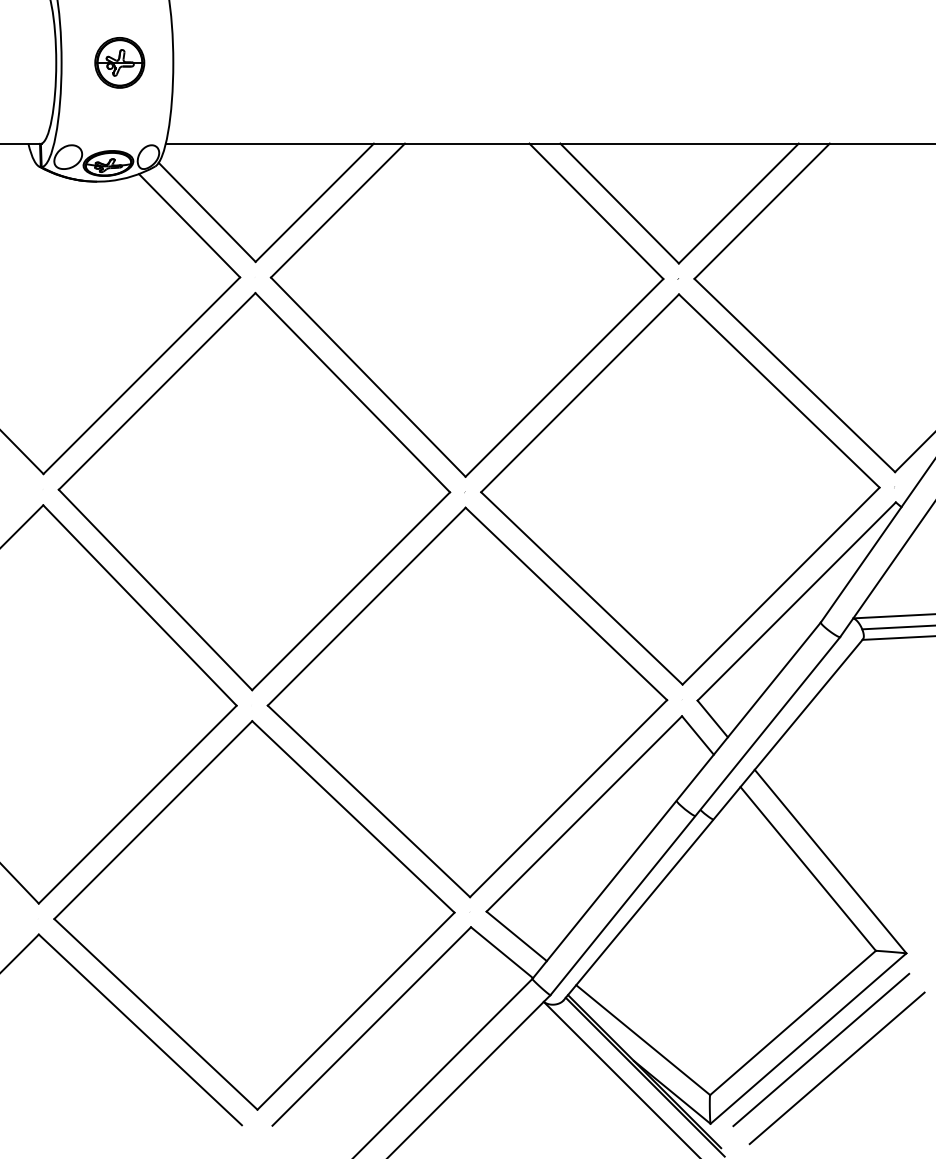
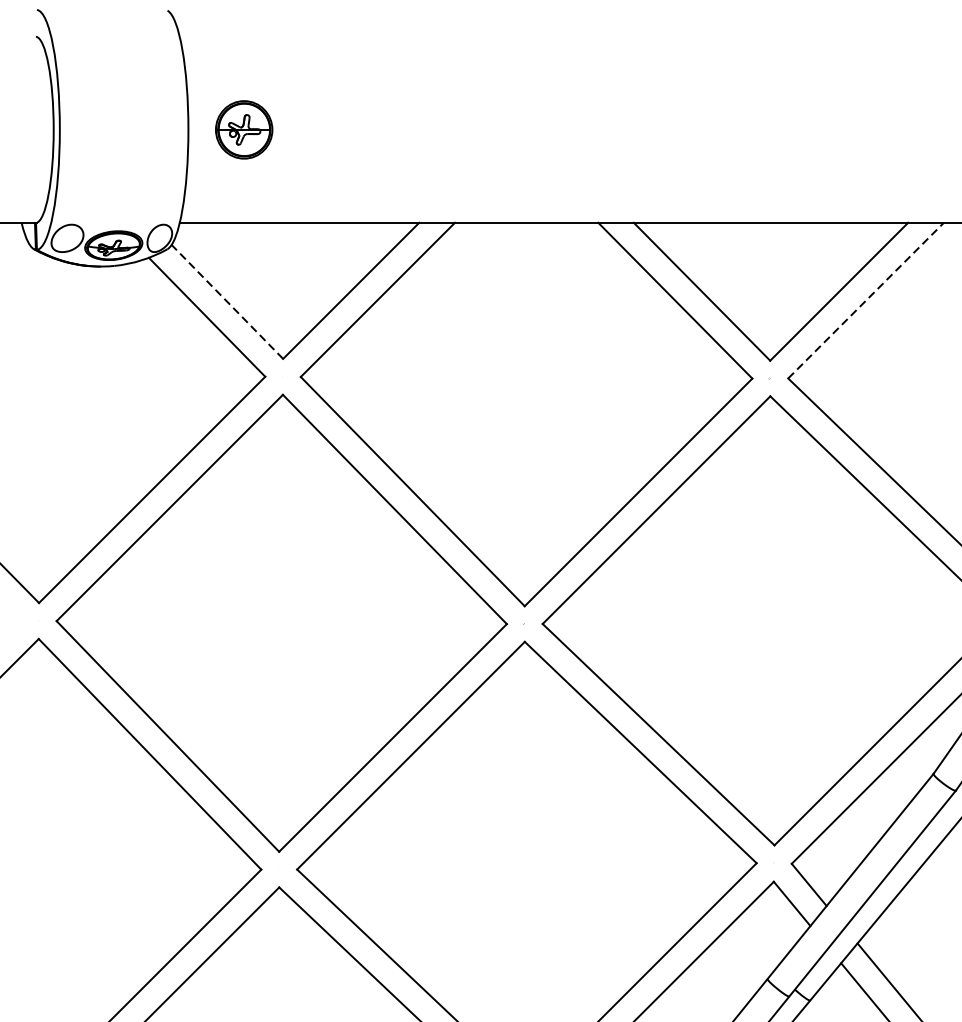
part: (119, 62) -> (243, 129), moved
line: (762, 211) -> (866, 300), solid -> dashed
line: (206, 212) -> (226, 302), solid -> dashed

